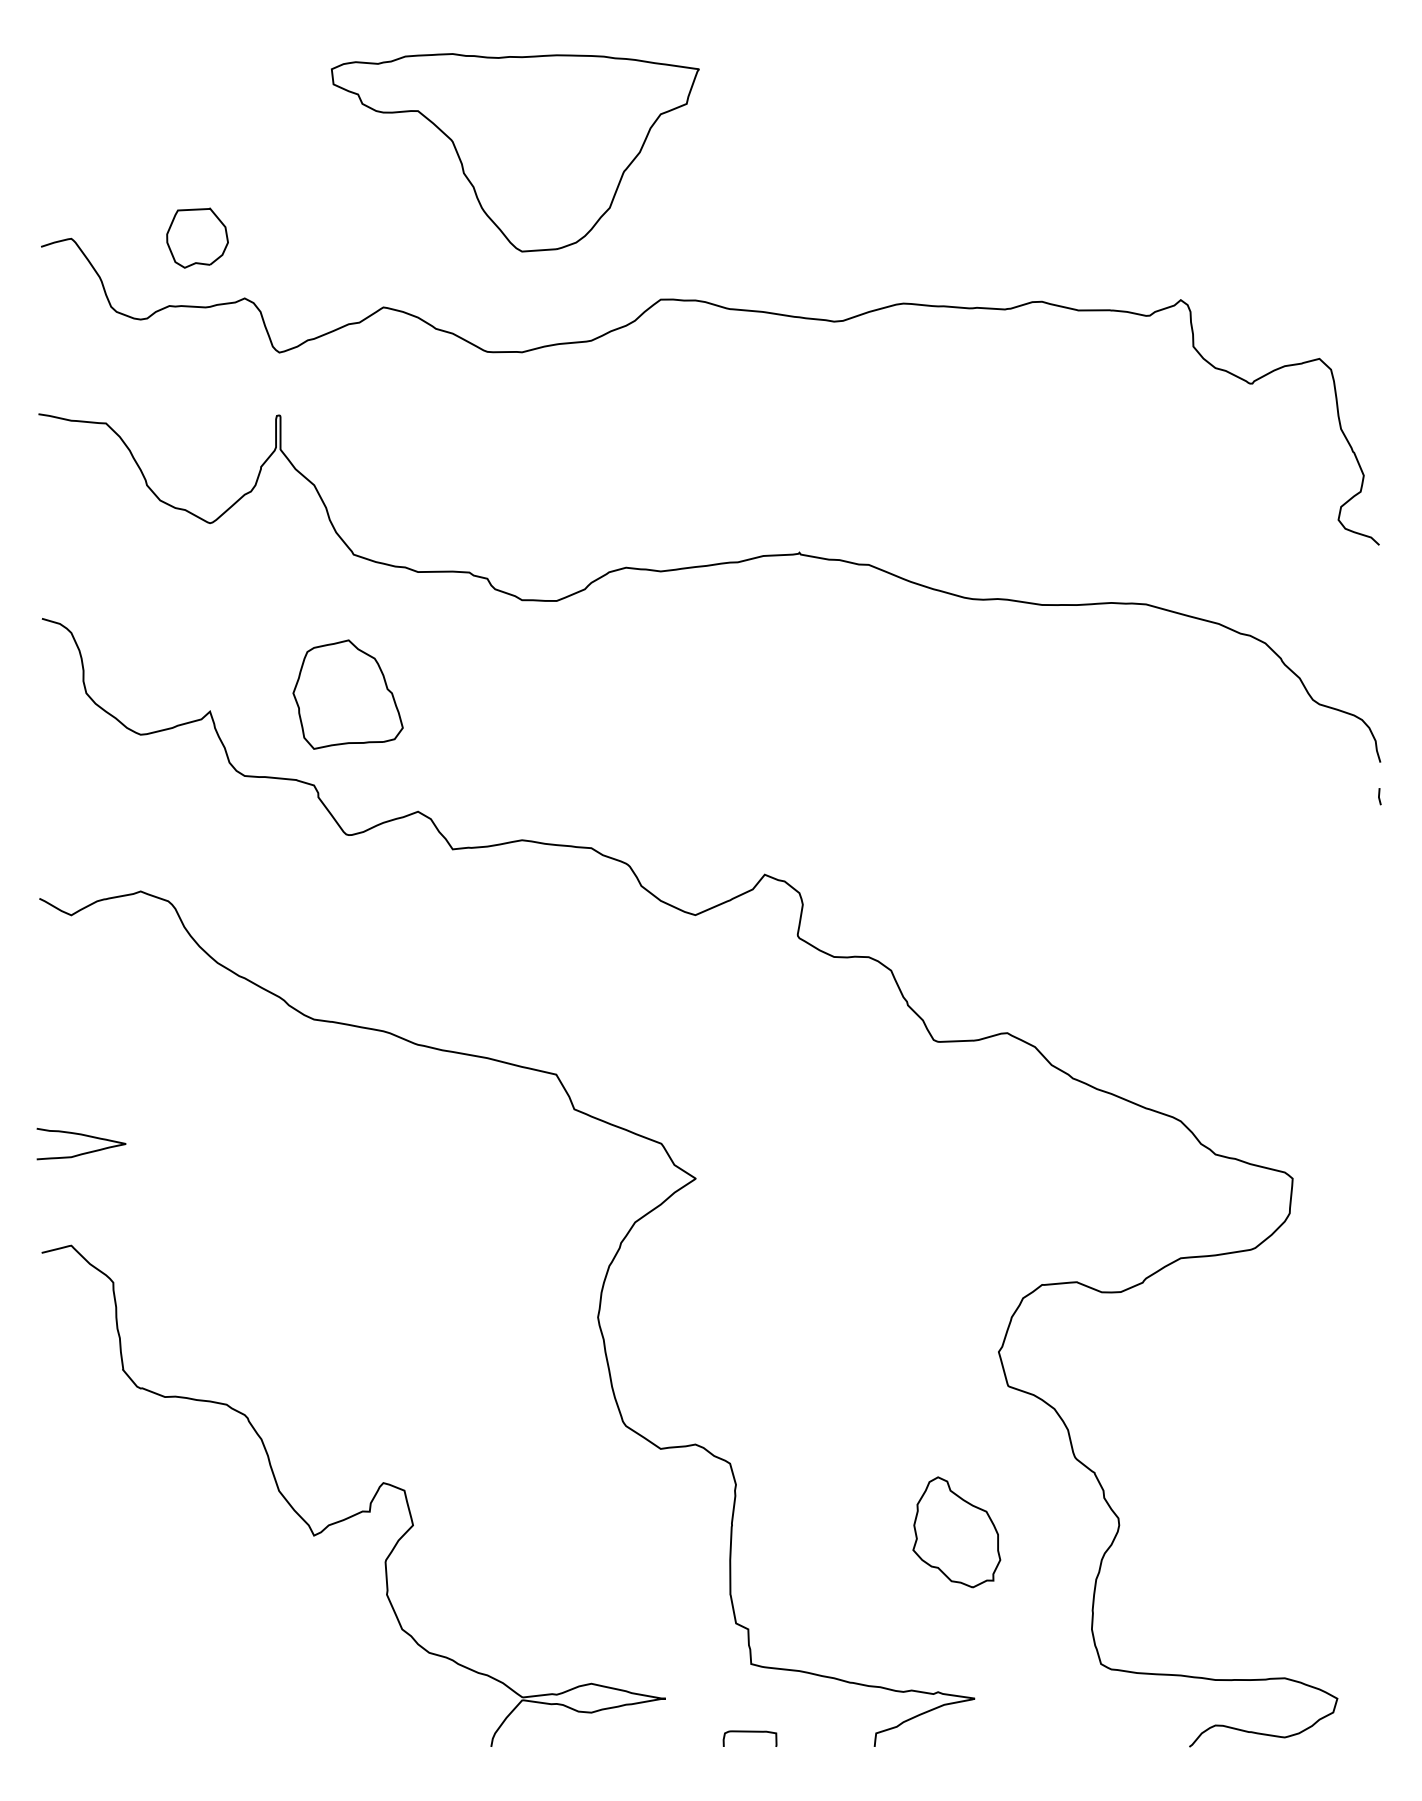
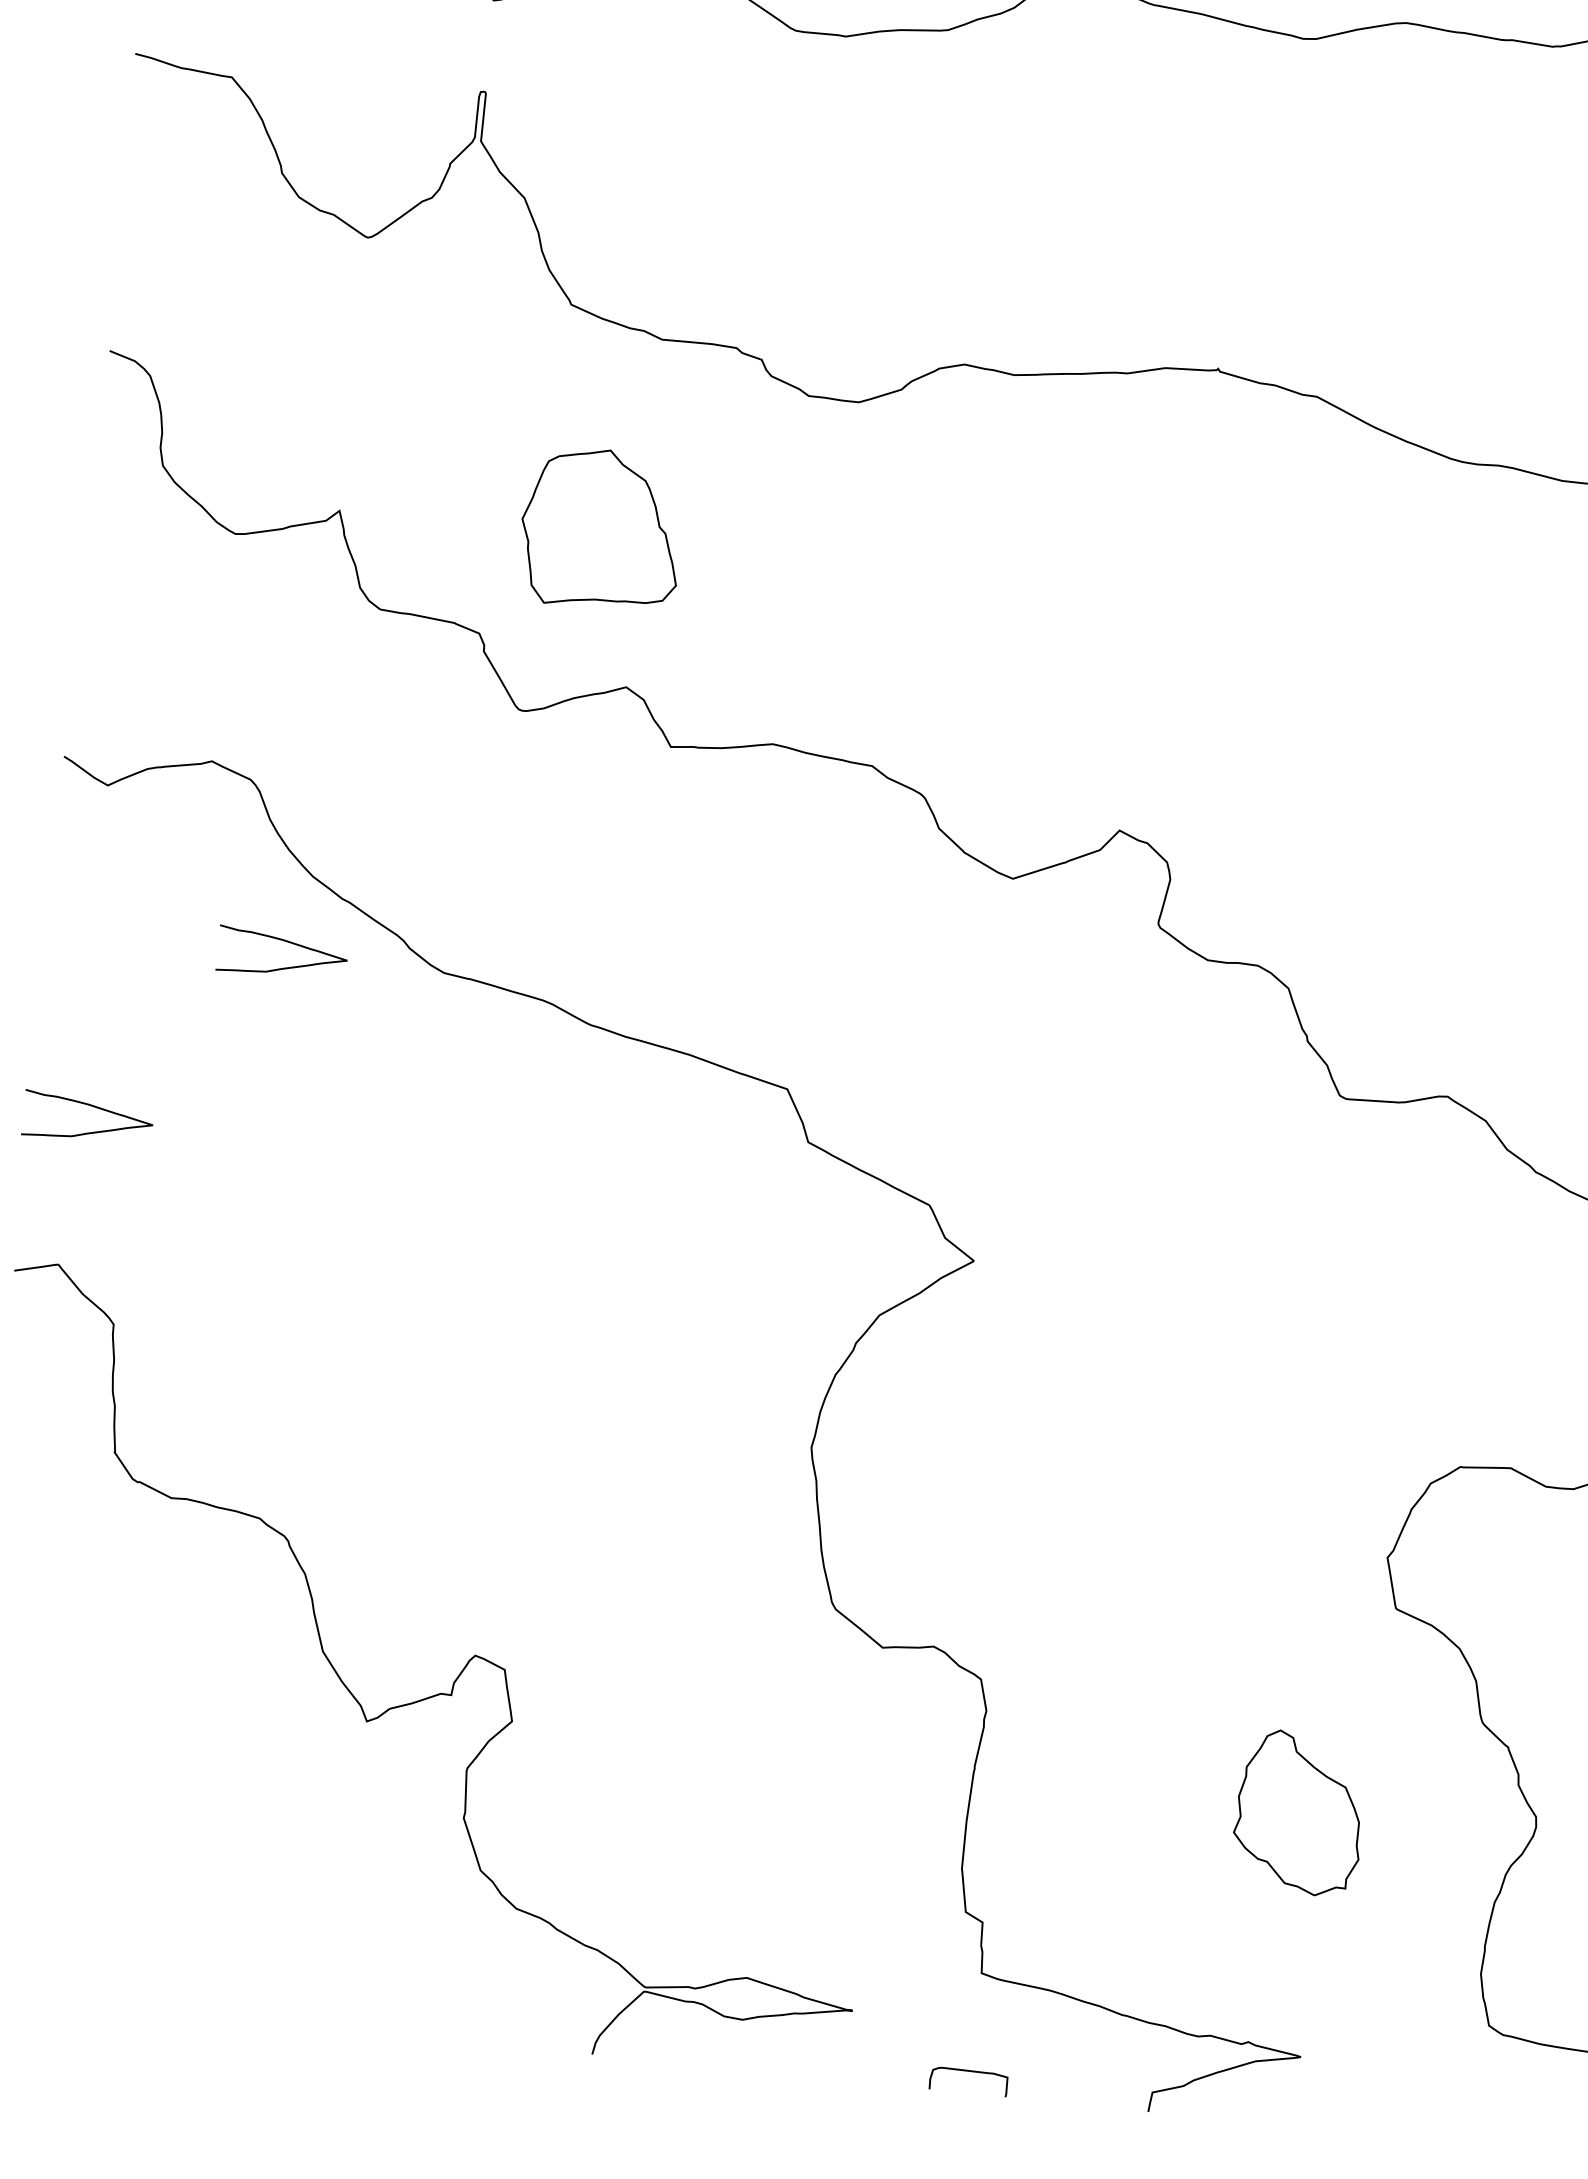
part: (347, 694) -> (600, 528), moved
curve: (205, 1010) -> (288, 943), added

